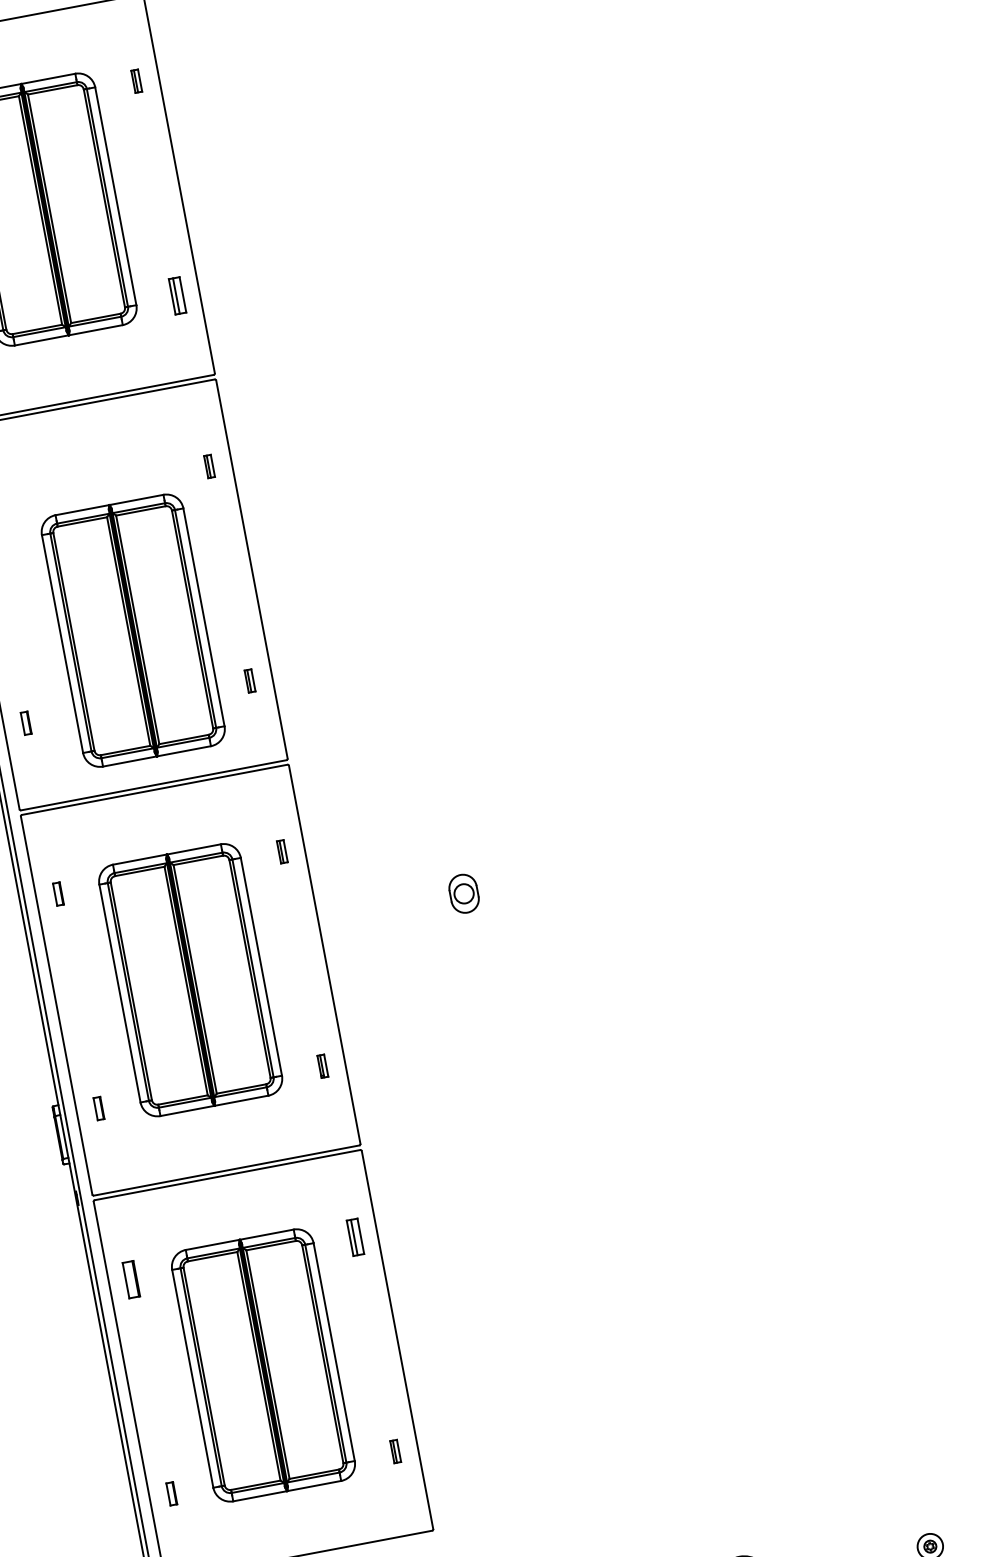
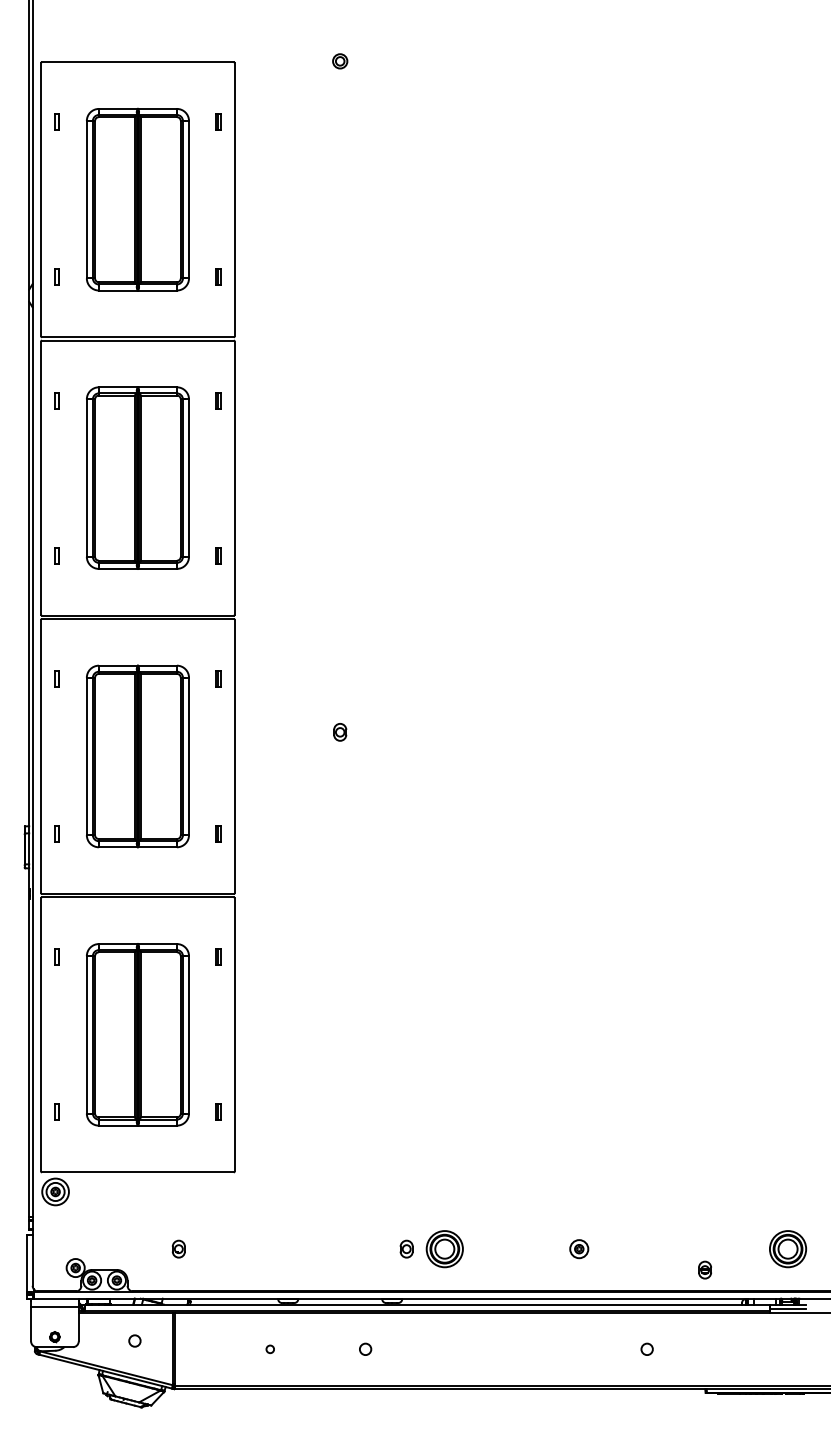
part: (176, 294) -> (218, 276), size x0.62
part: (132, 629) -> (137, 477), moved
part: (464, 894) -> (340, 732), size x0.62
part: (354, 1235) -> (218, 956), size x0.62
part: (130, 1278) -> (56, 956), size x0.62

